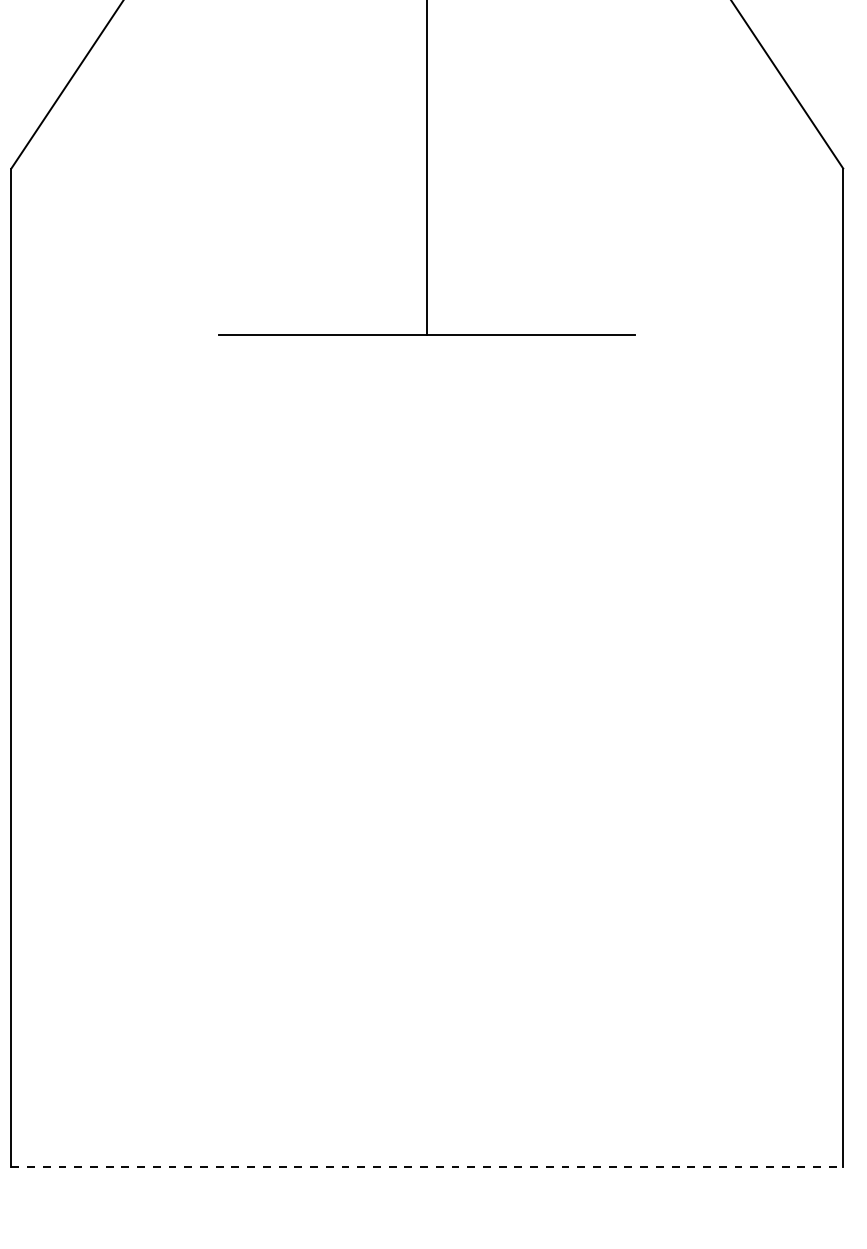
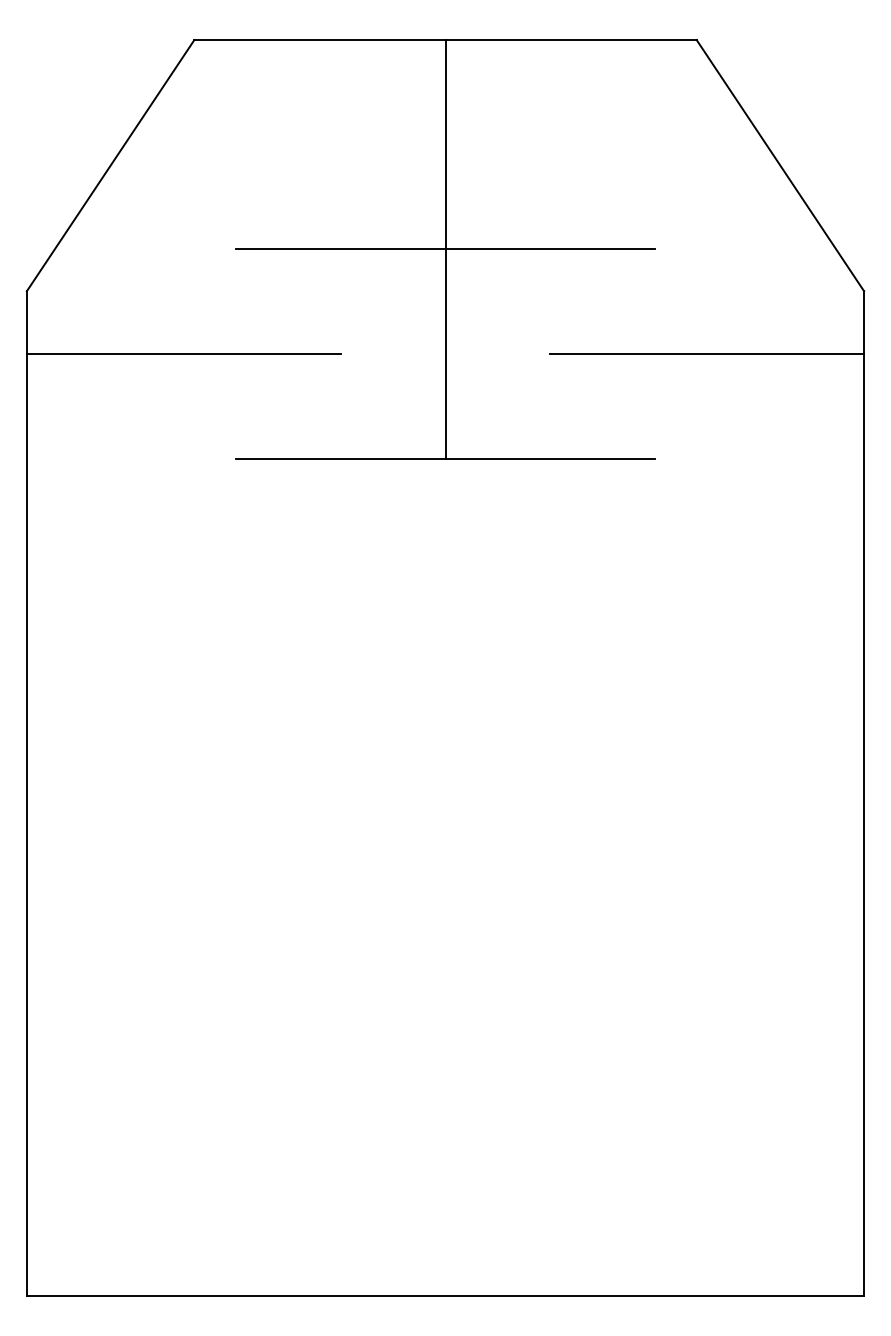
line: (427, 127) -> (445, 249), added
line: (166, 231) -> (183, 354), added
line: (687, 231) -> (707, 354), added
line: (427, 1166) -> (445, 1295), dashed -> solid

